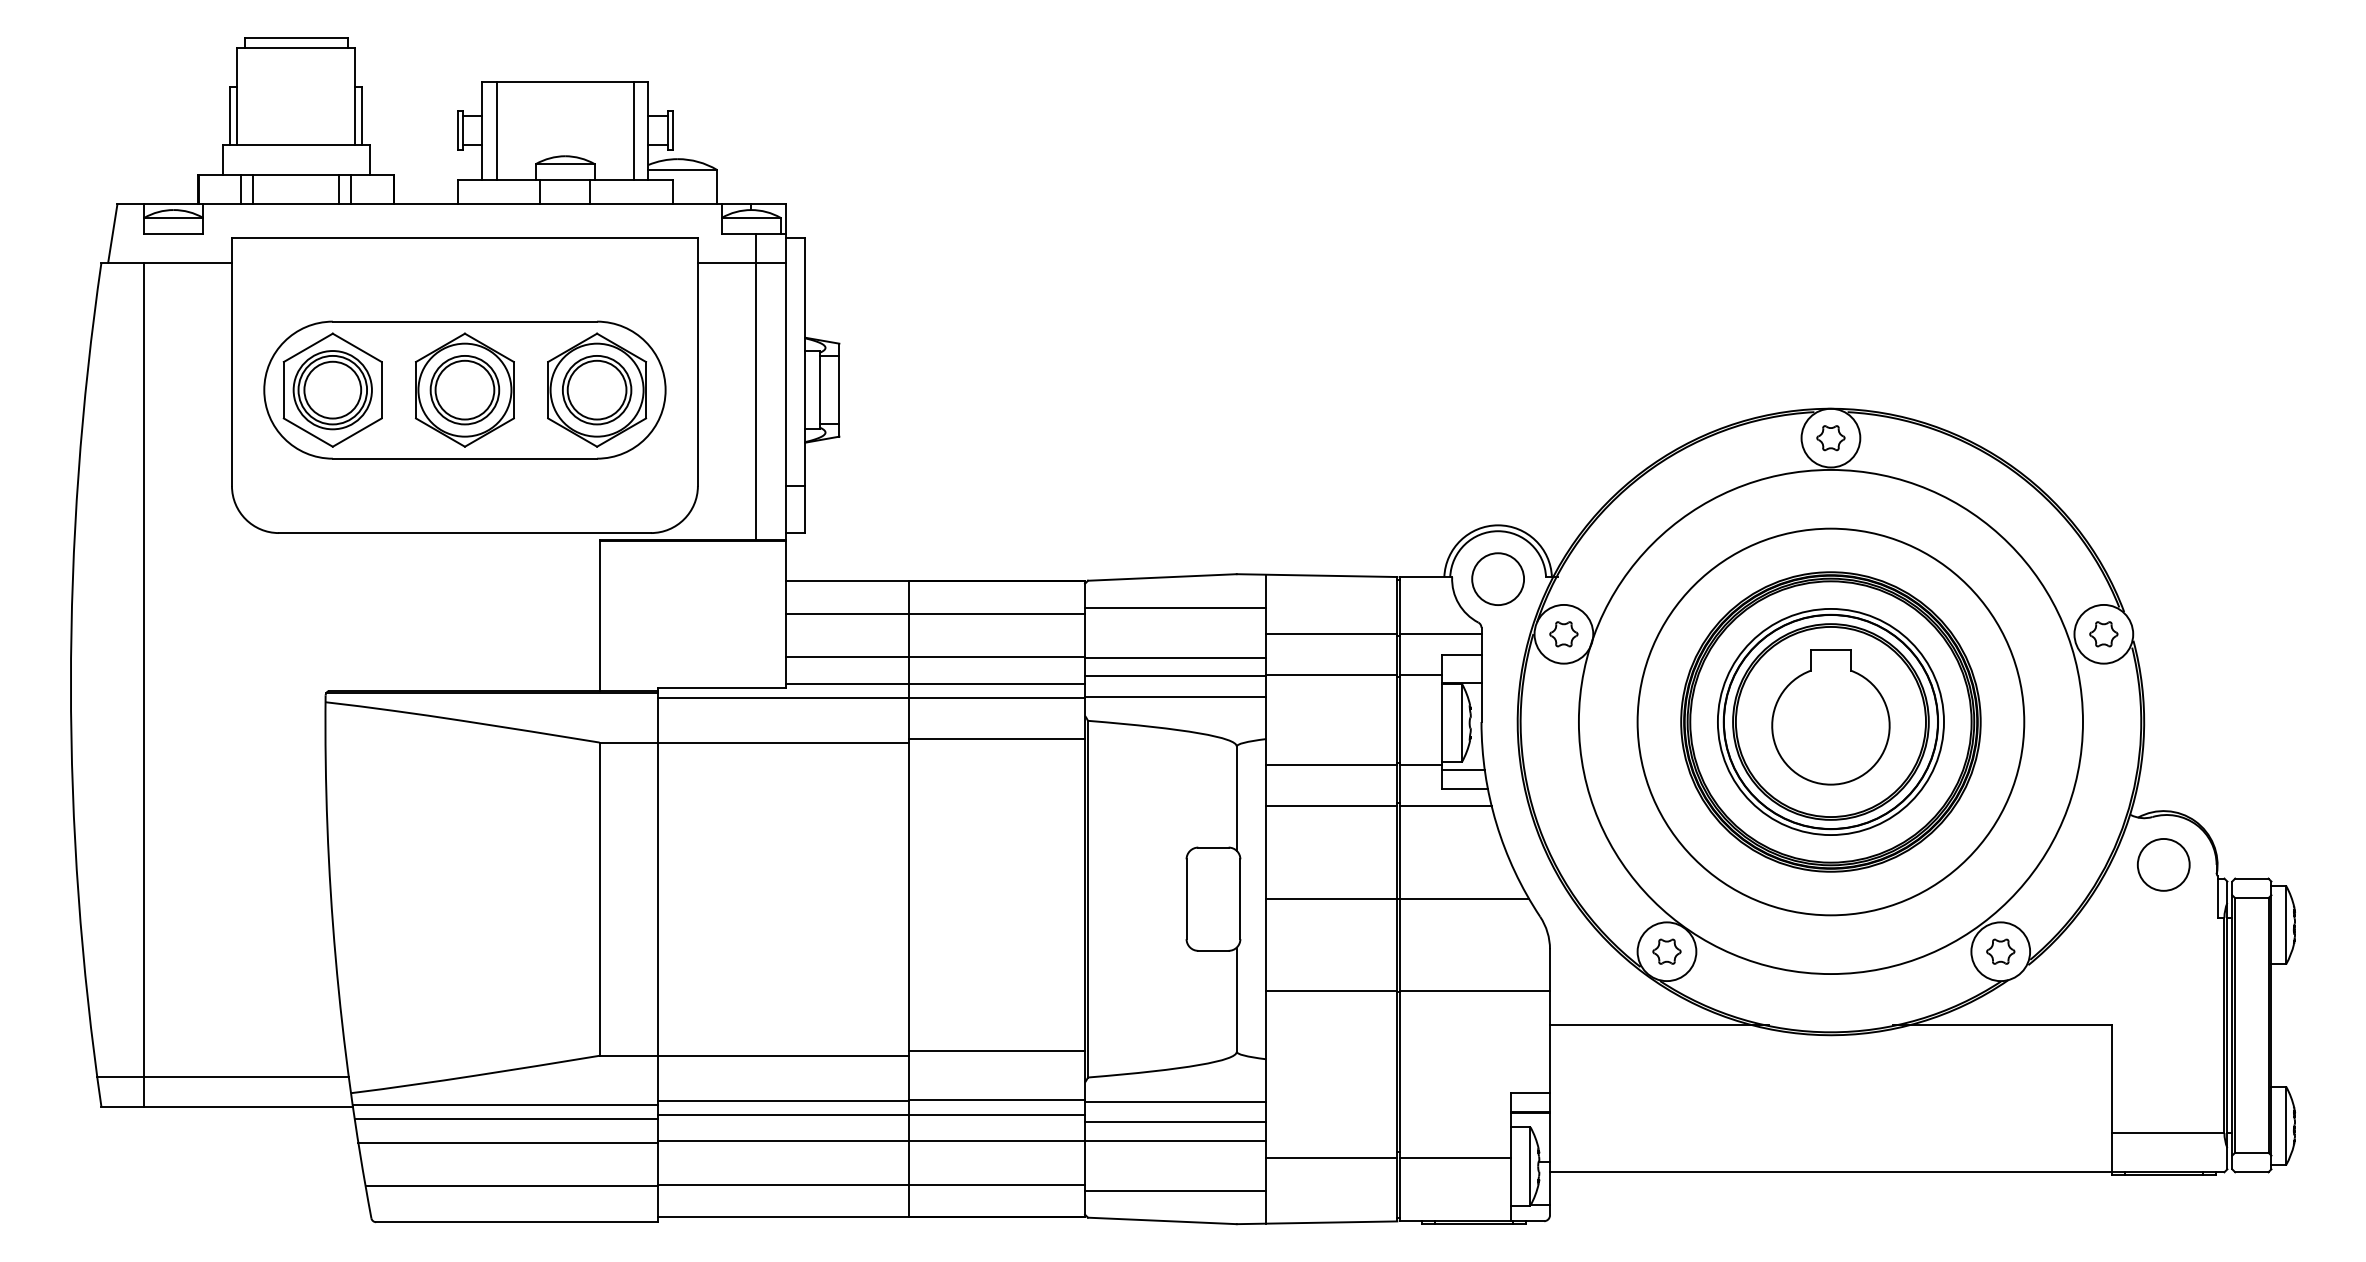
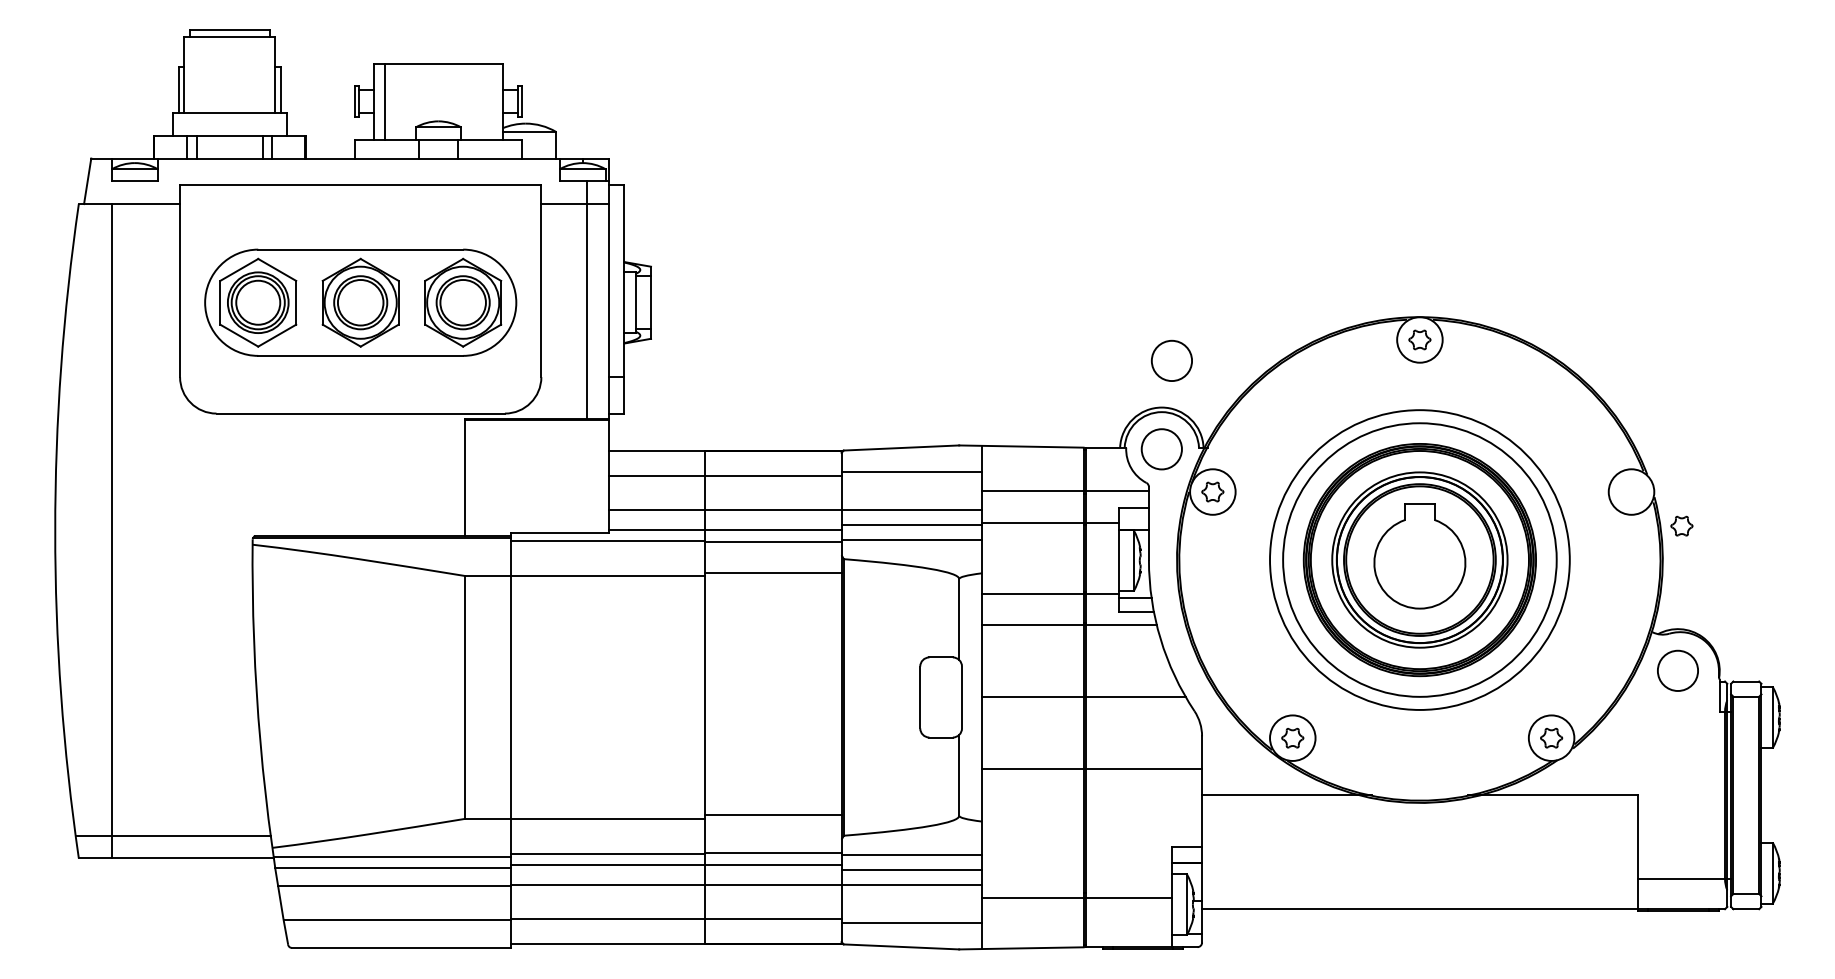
line: (633, 130) -> (491, 101), removed
circle: (1510, 464) -> (1171, 360), added
part: (2103, 634) -> (1681, 526), moved
circle: (1830, 721) -> (1419, 559), size x0.7

